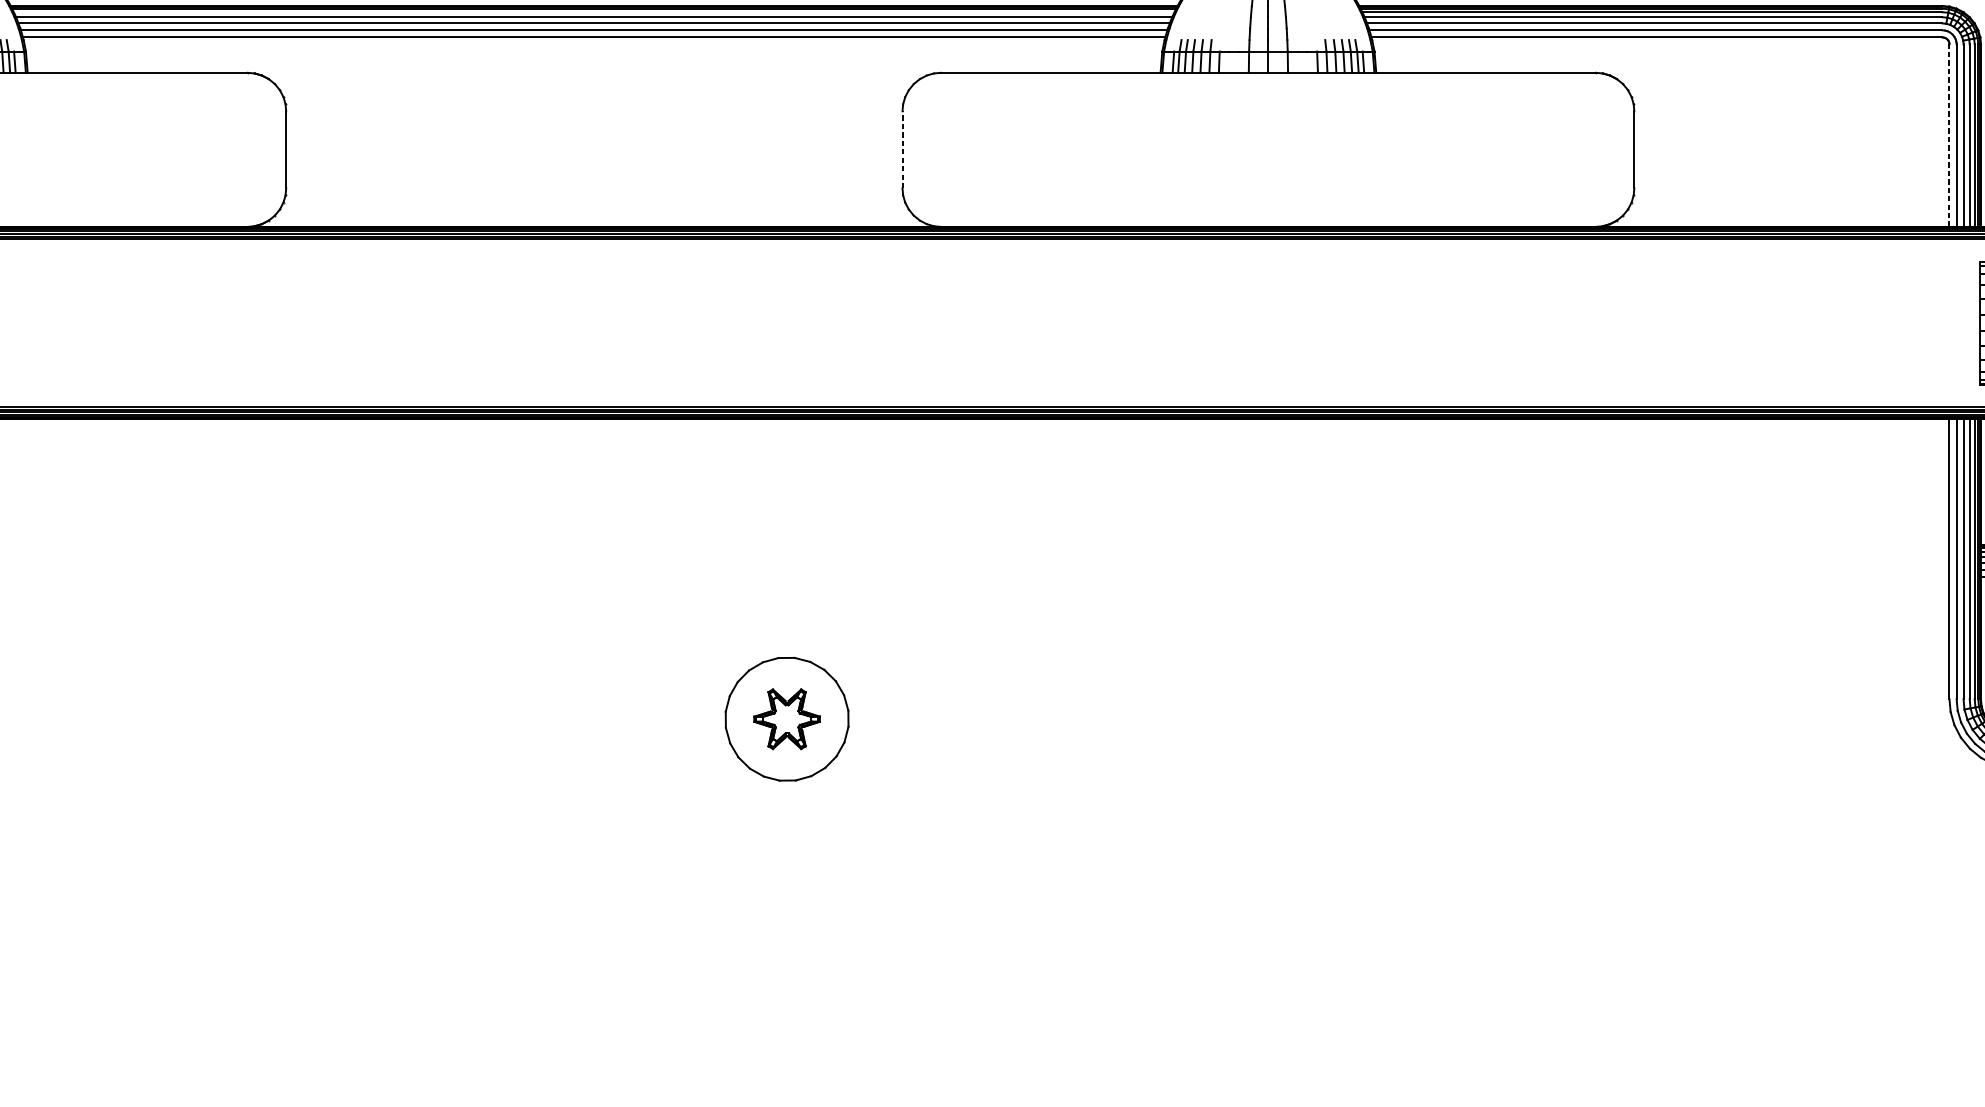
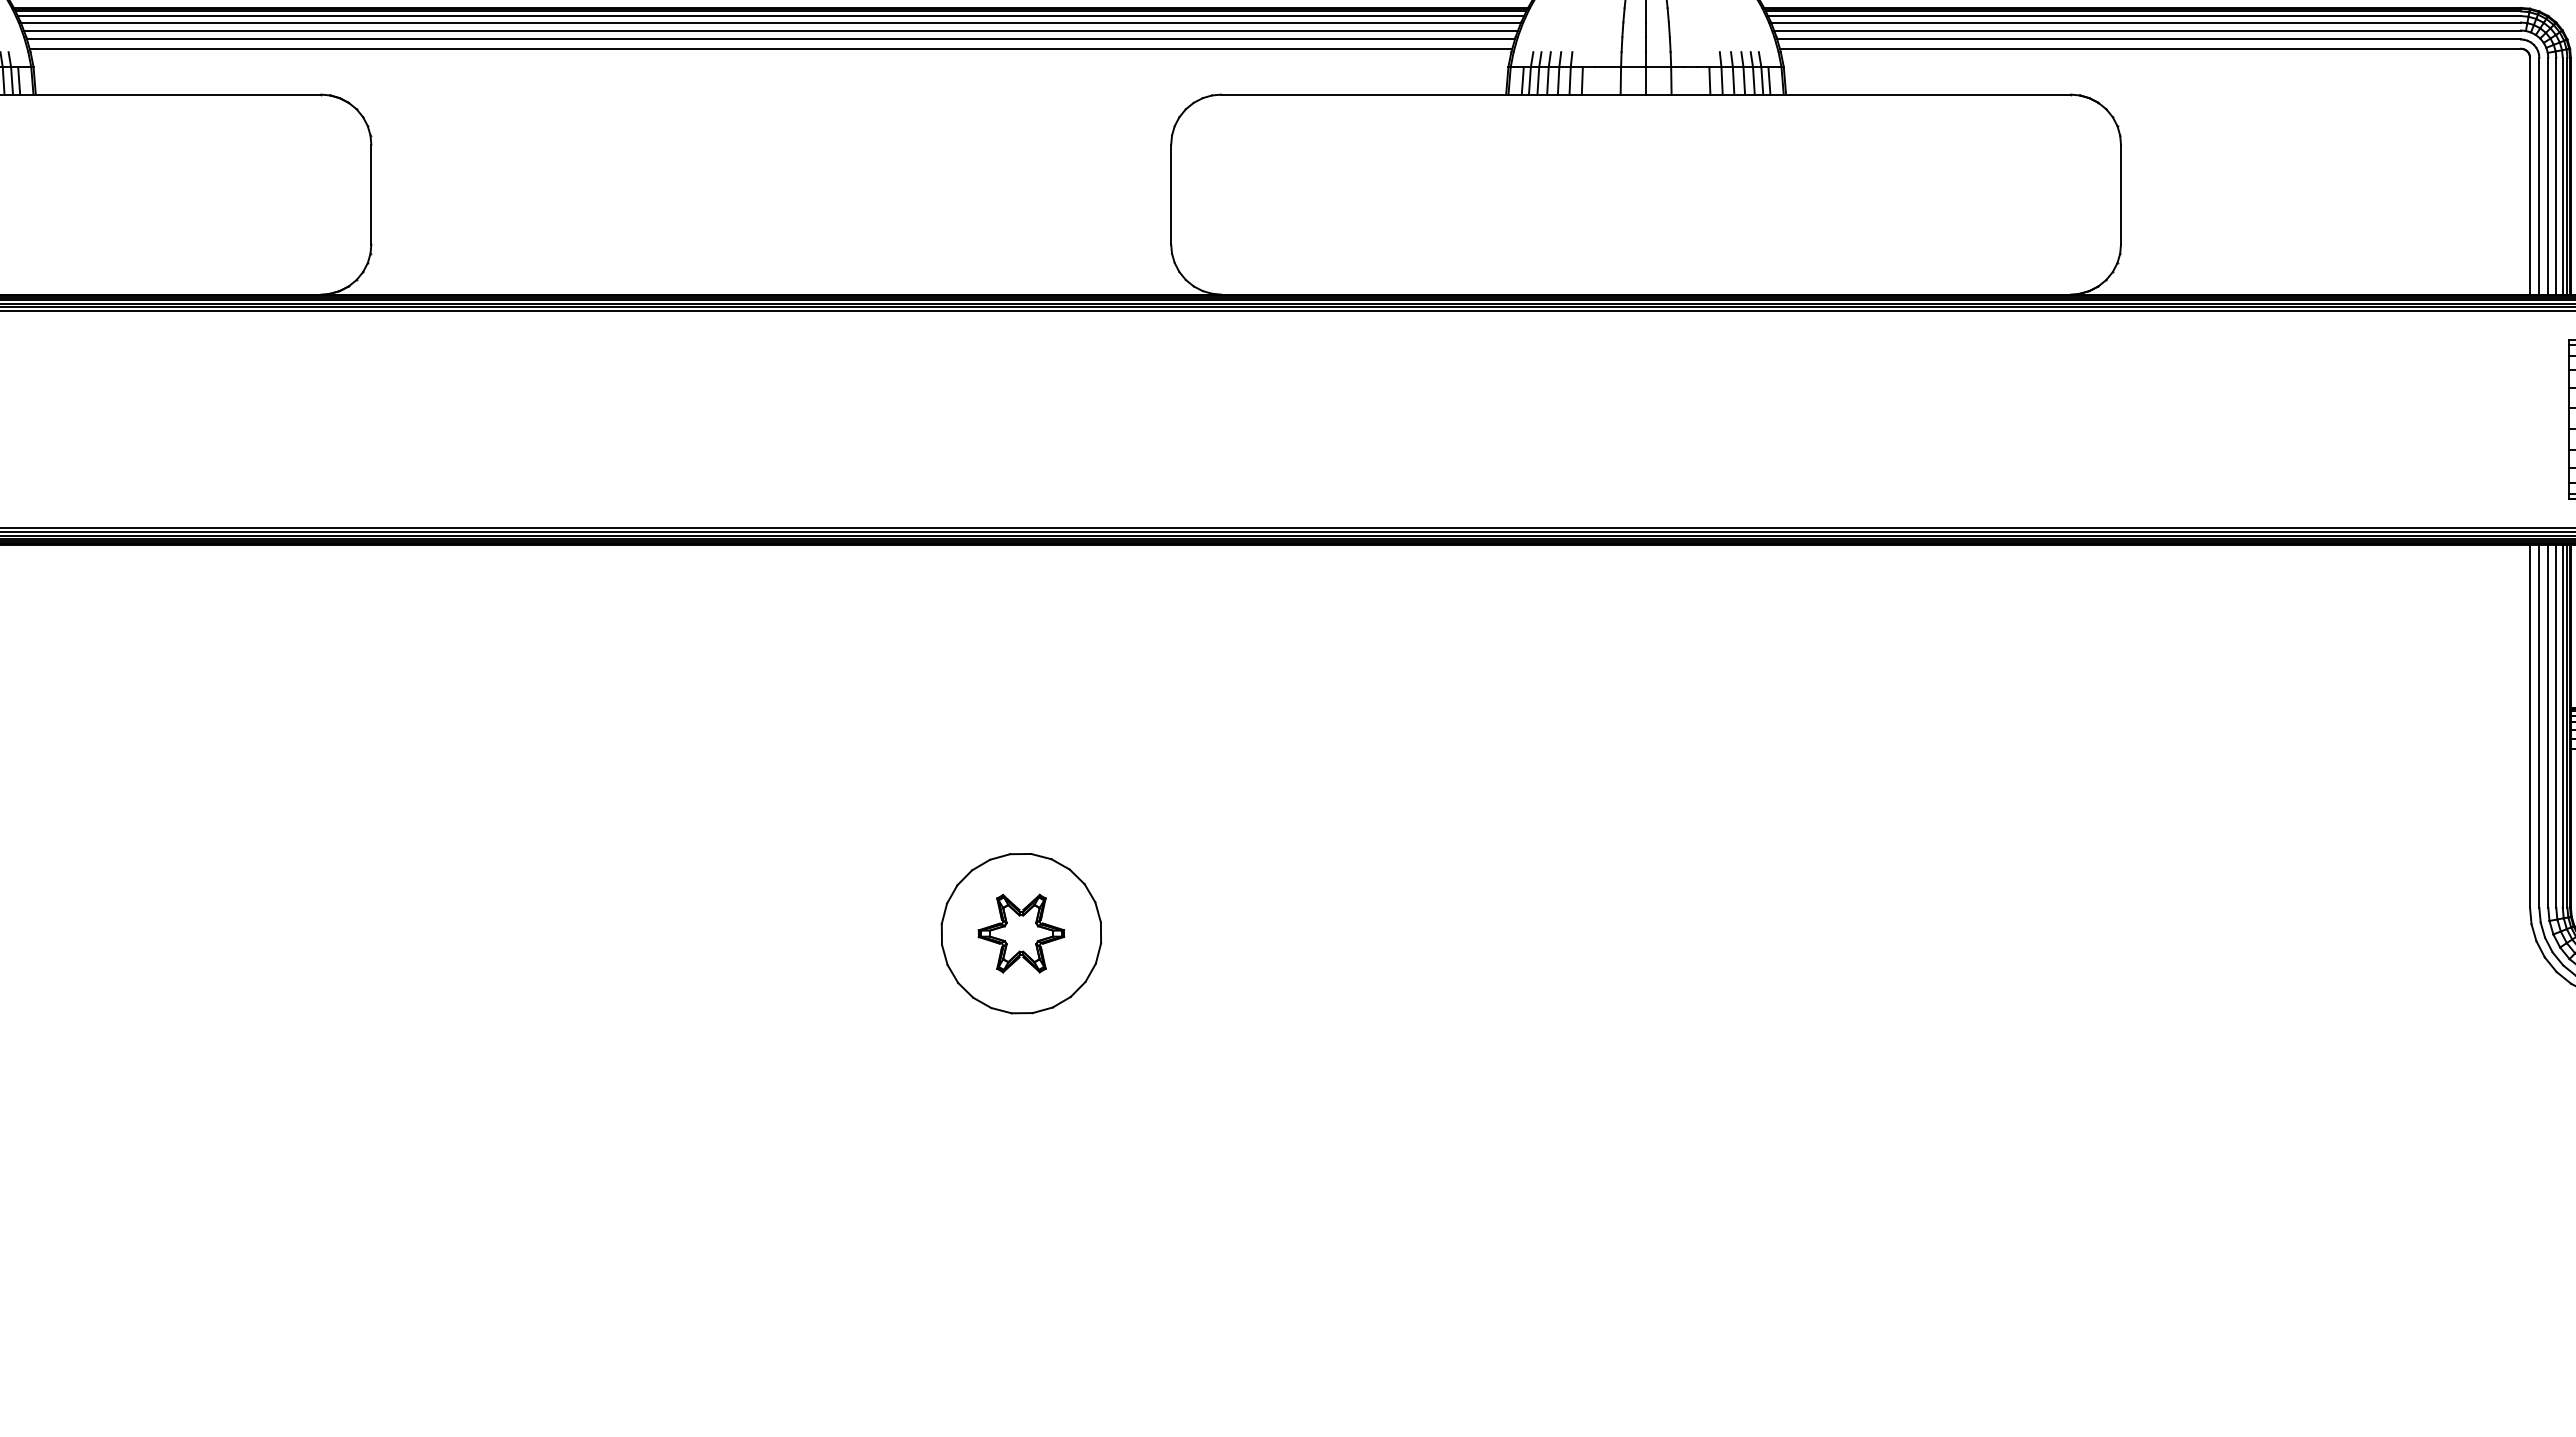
line: (593, 12) -> (770, 16), added
line: (1949, 135) -> (2530, 175), dashed -> solid
line: (902, 149) -> (1171, 194), dashed -> solid

